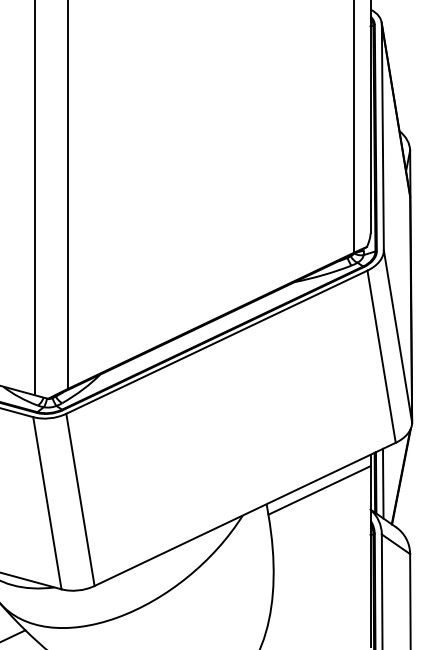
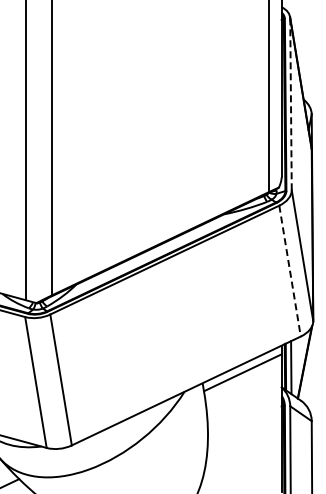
line: (383, 137) -> (291, 104), solid -> dashed
line: (382, 357) -> (290, 271), solid -> dashed

